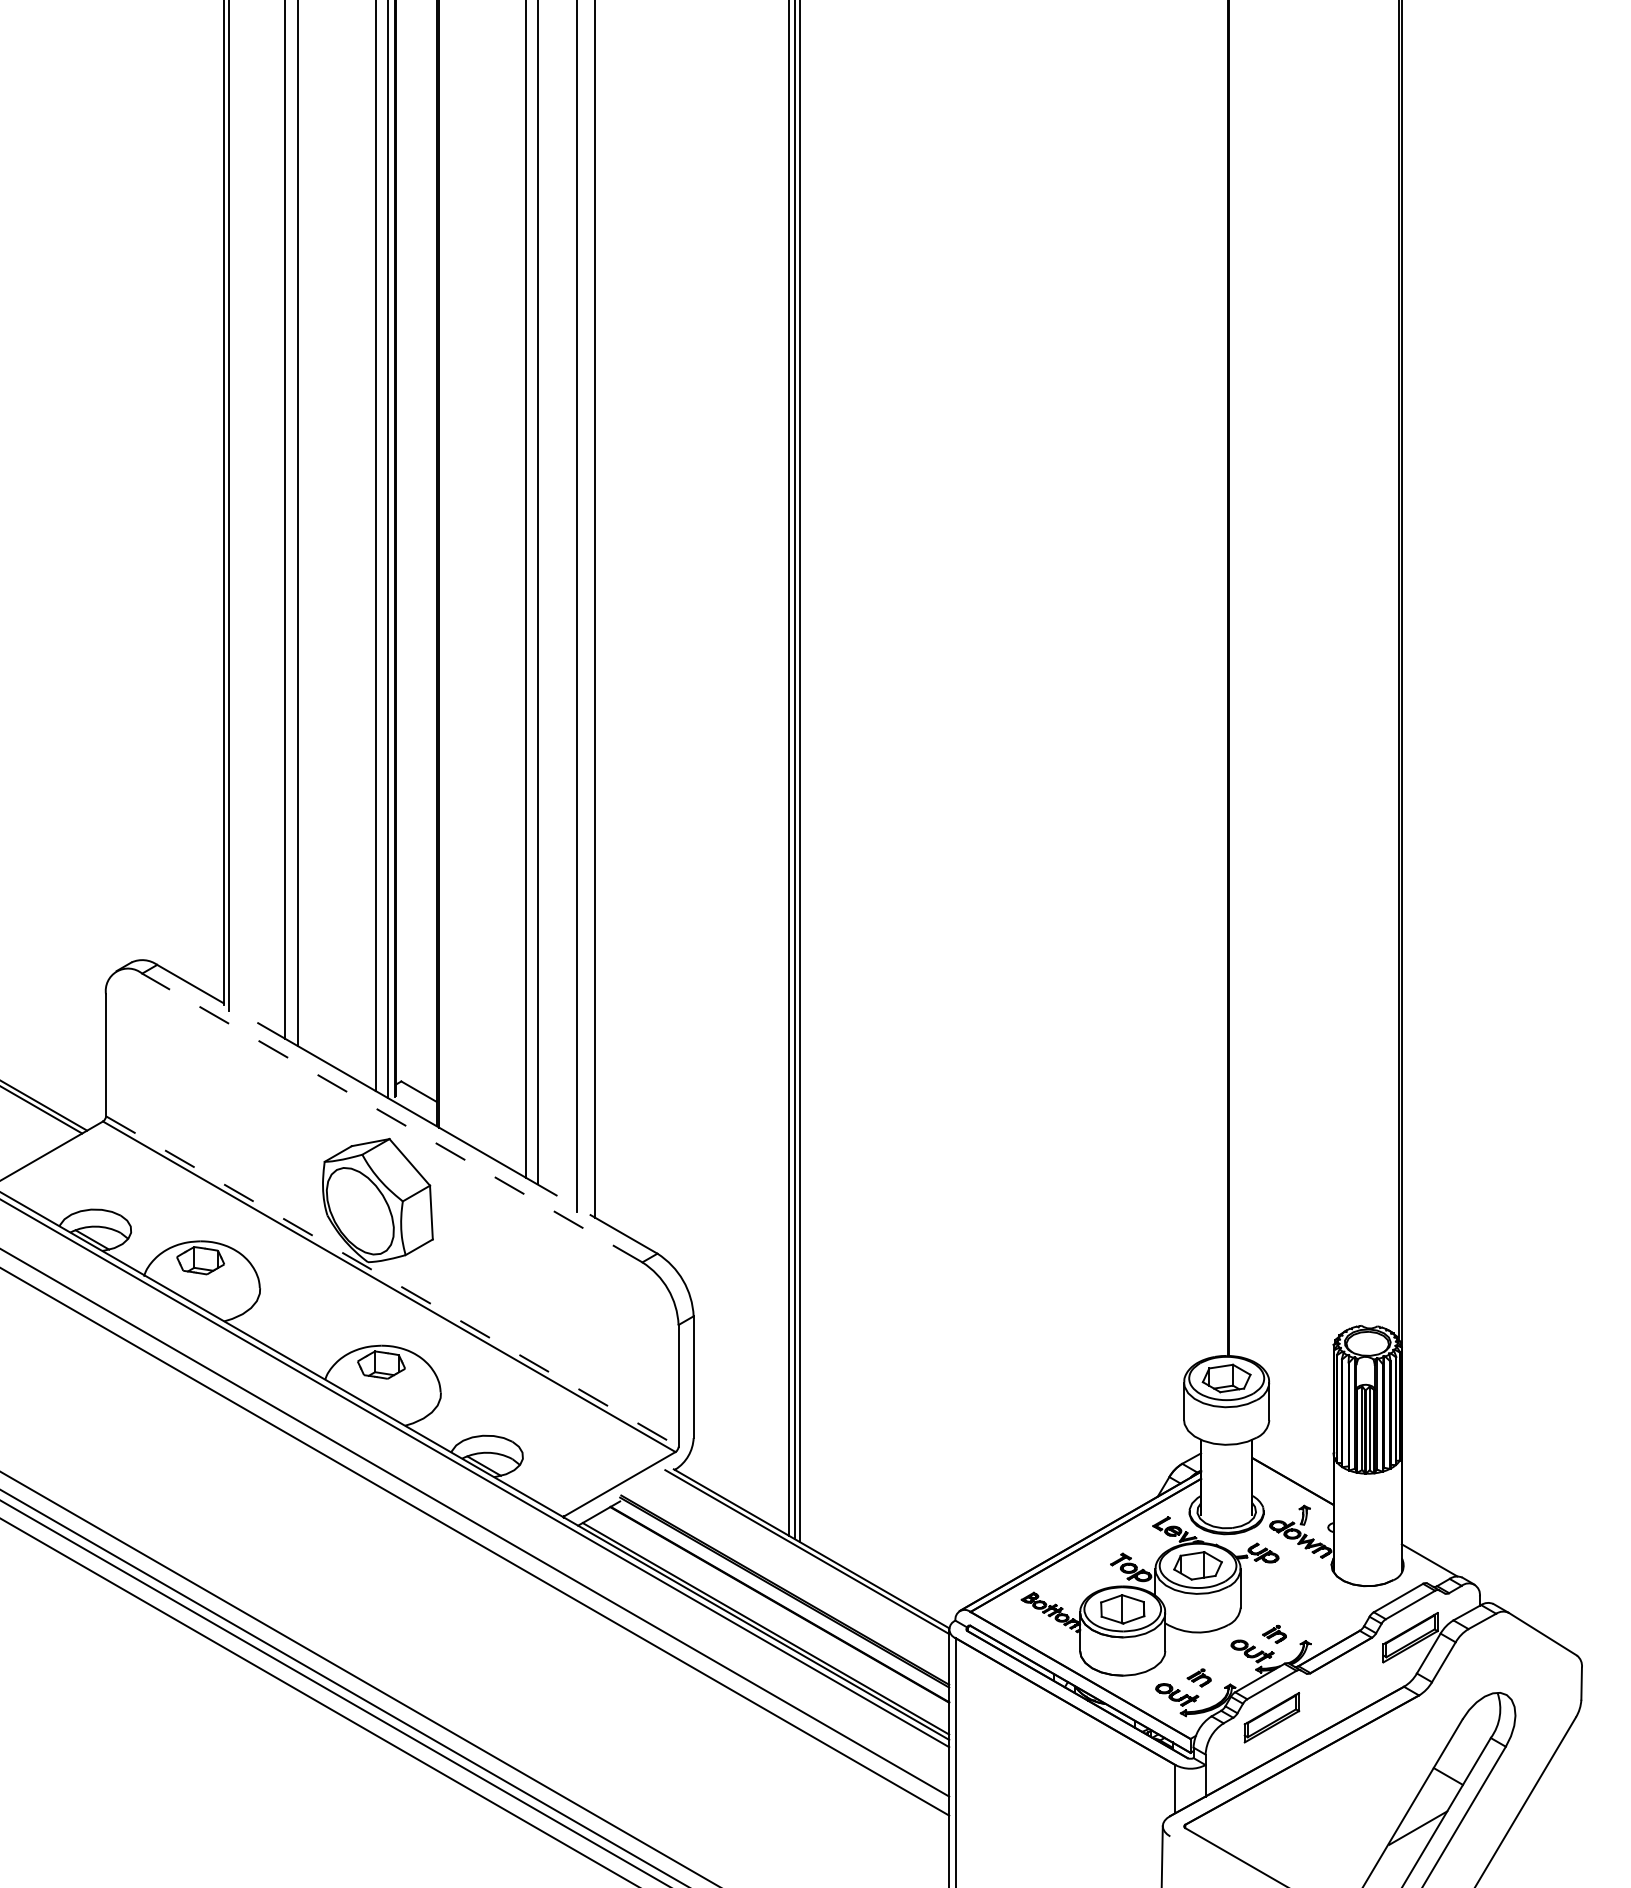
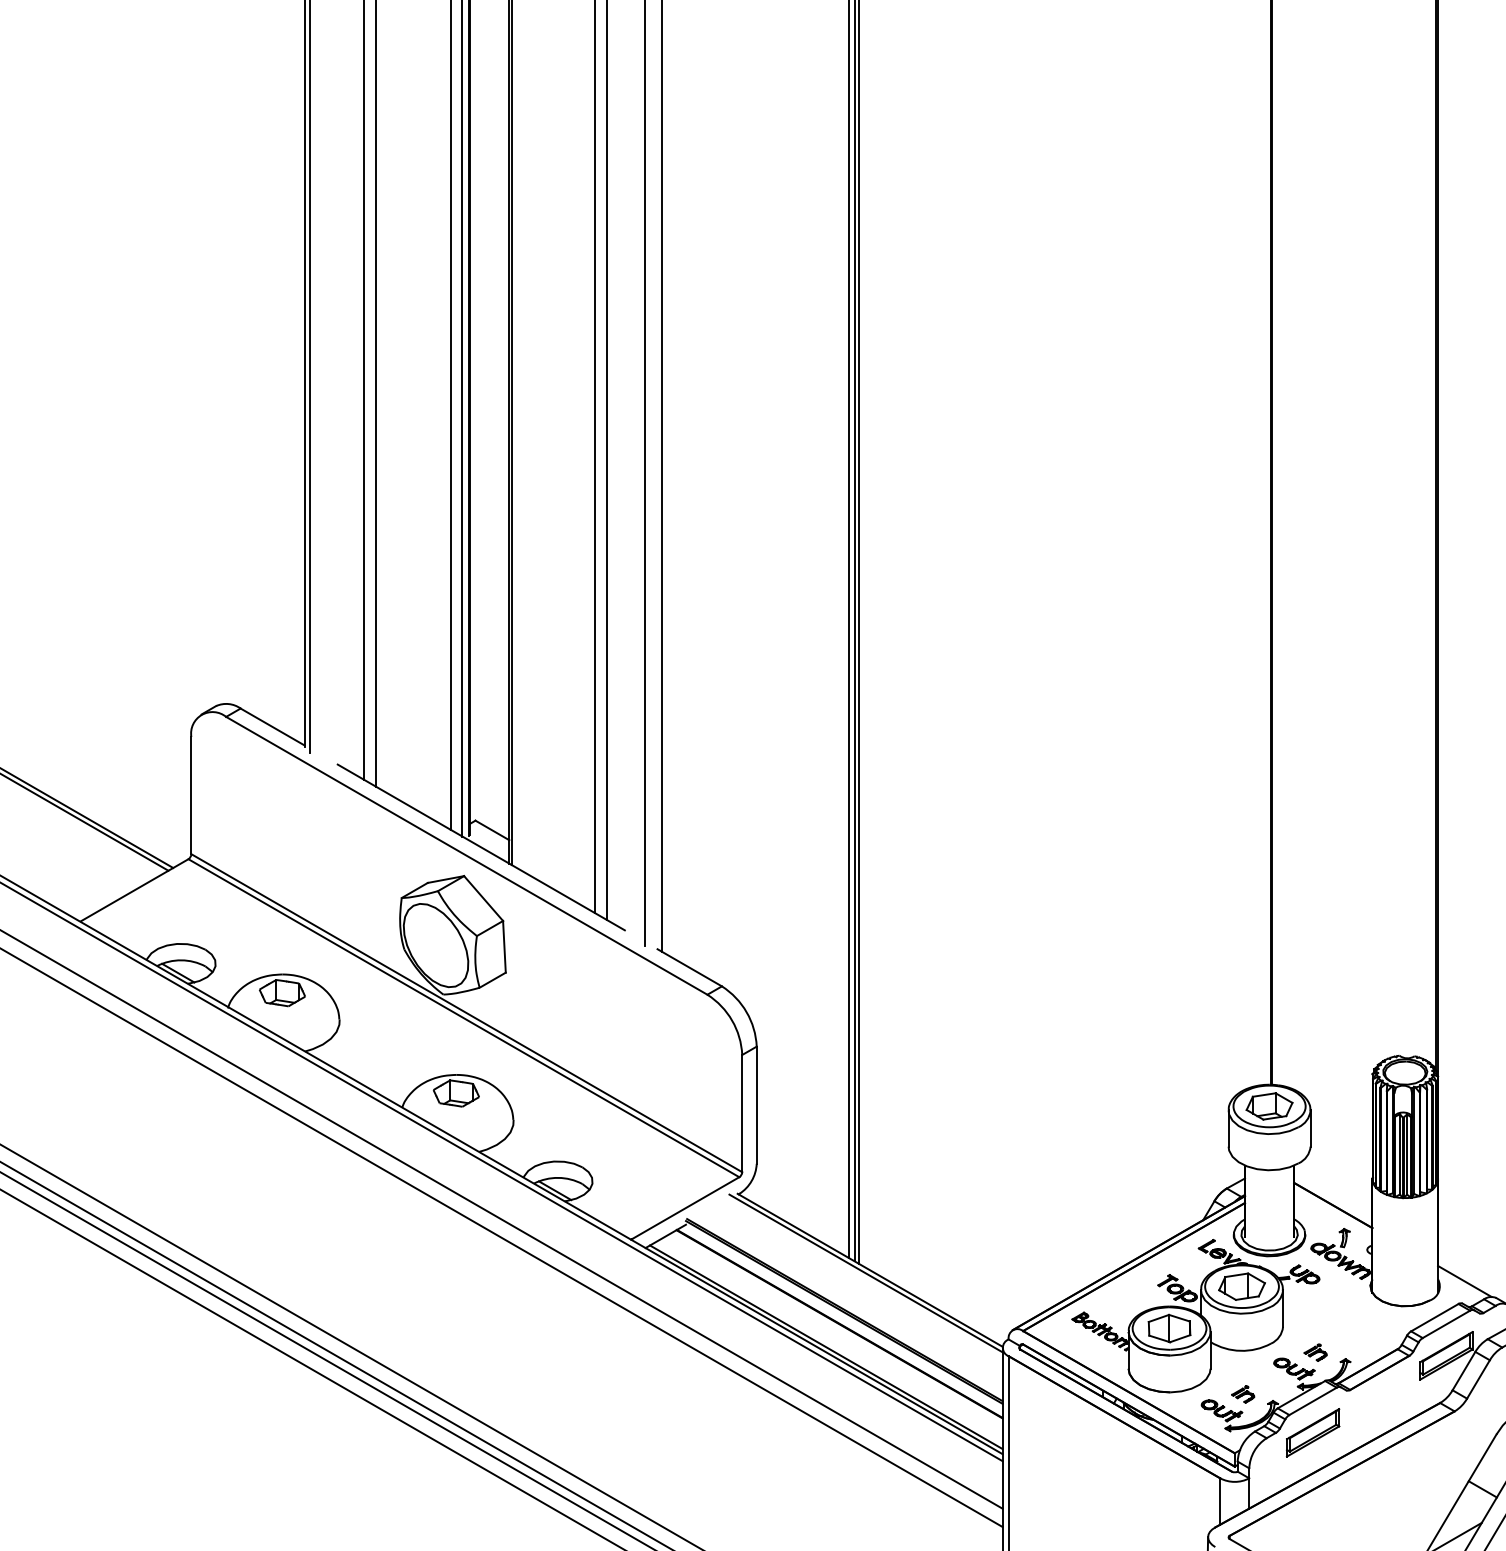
line: (392, 1118) -> (466, 856), dashed -> solid
line: (392, 1281) -> (466, 1013), dashed -> solid

